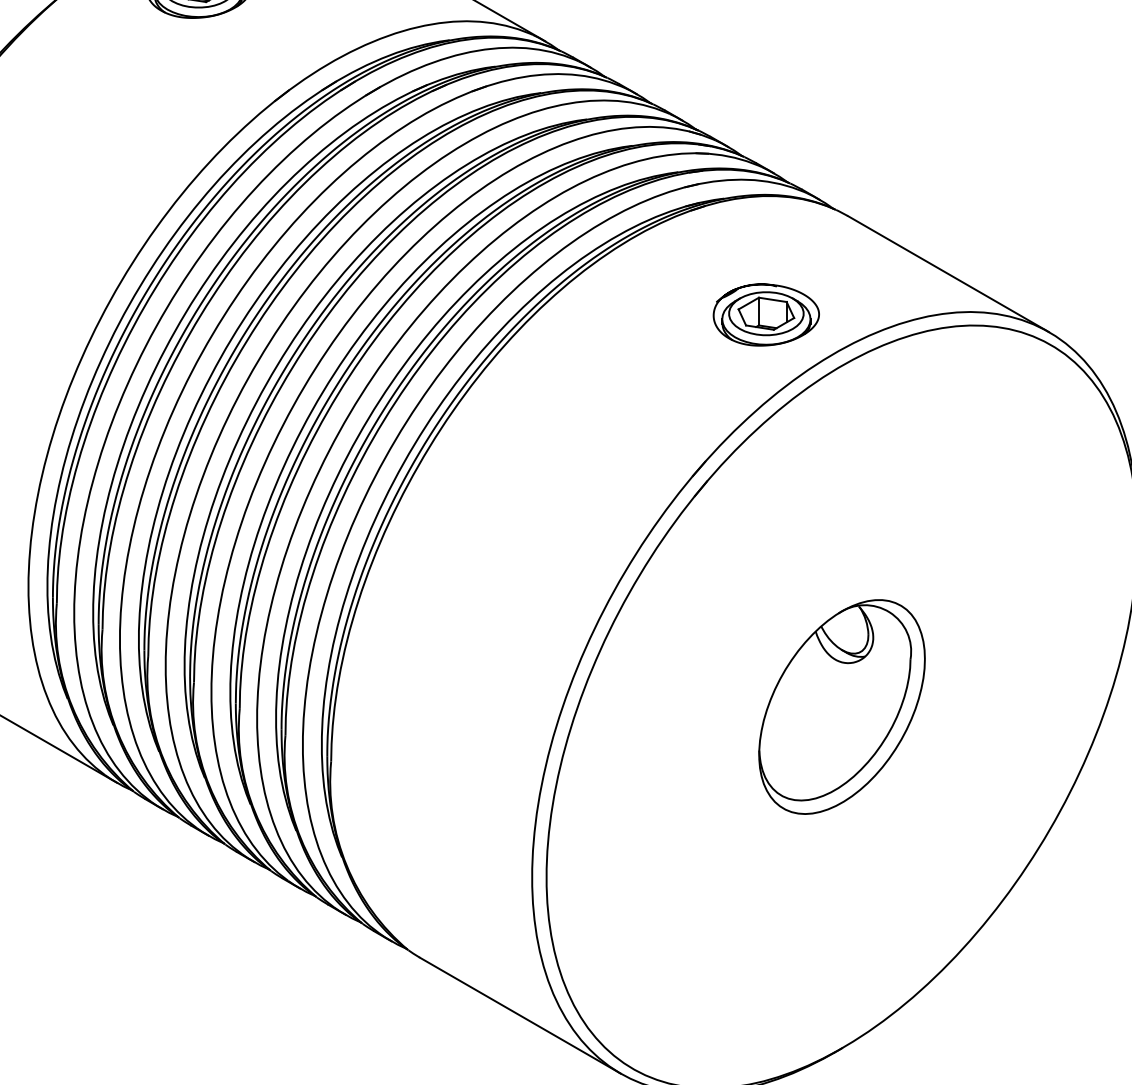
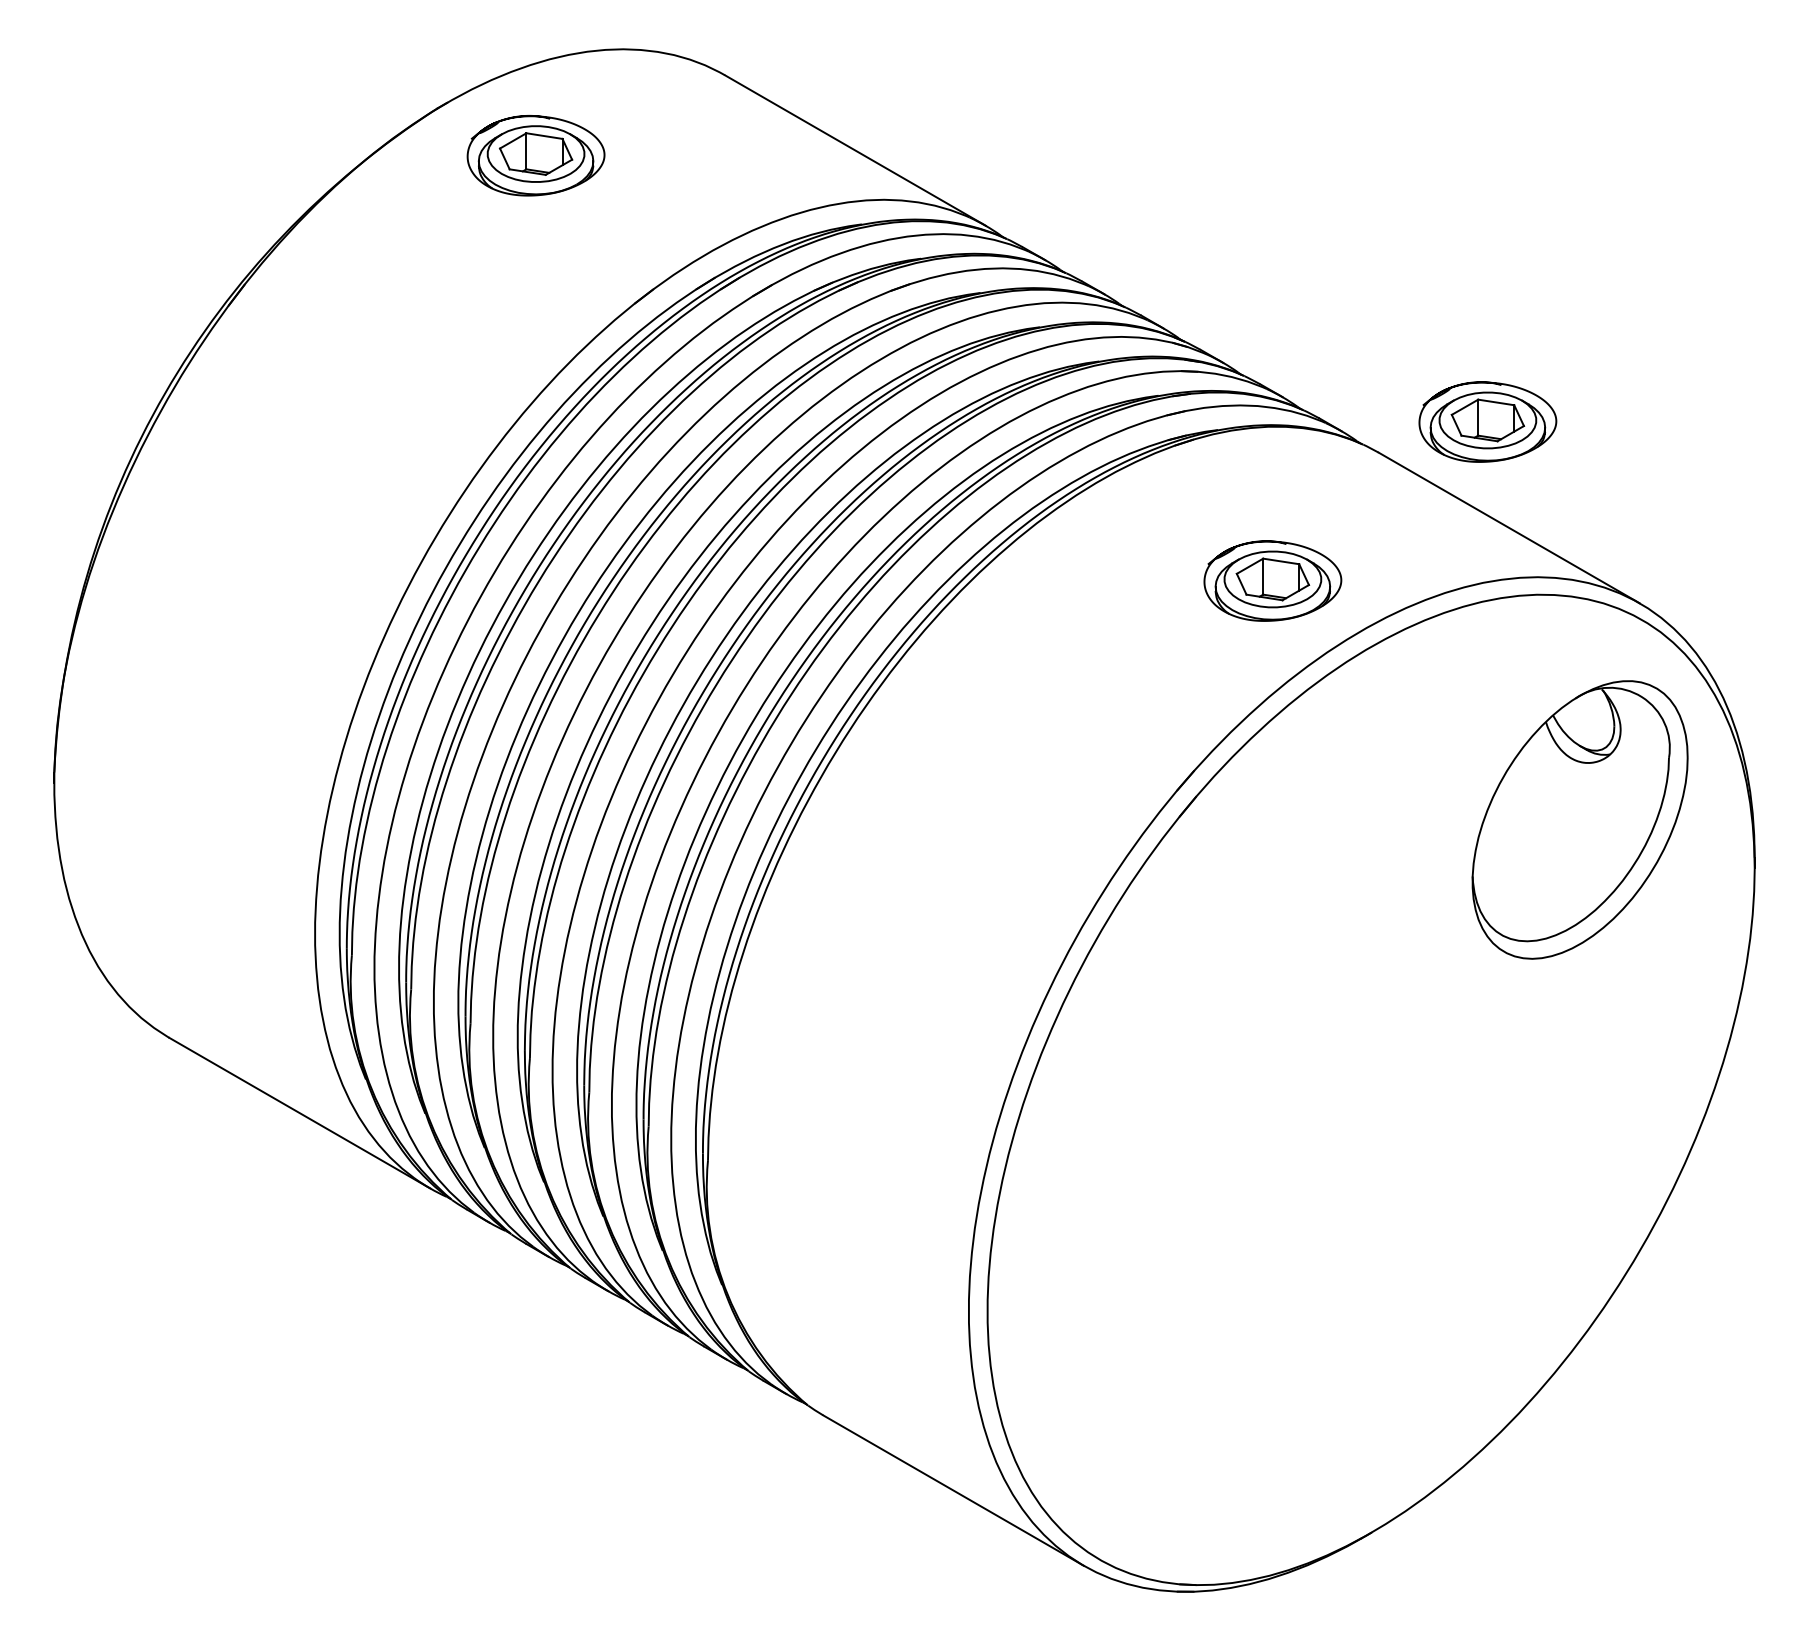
part: (931, 192) -> (1487, 421), added
part: (841, 706) -> (1579, 819), moved

